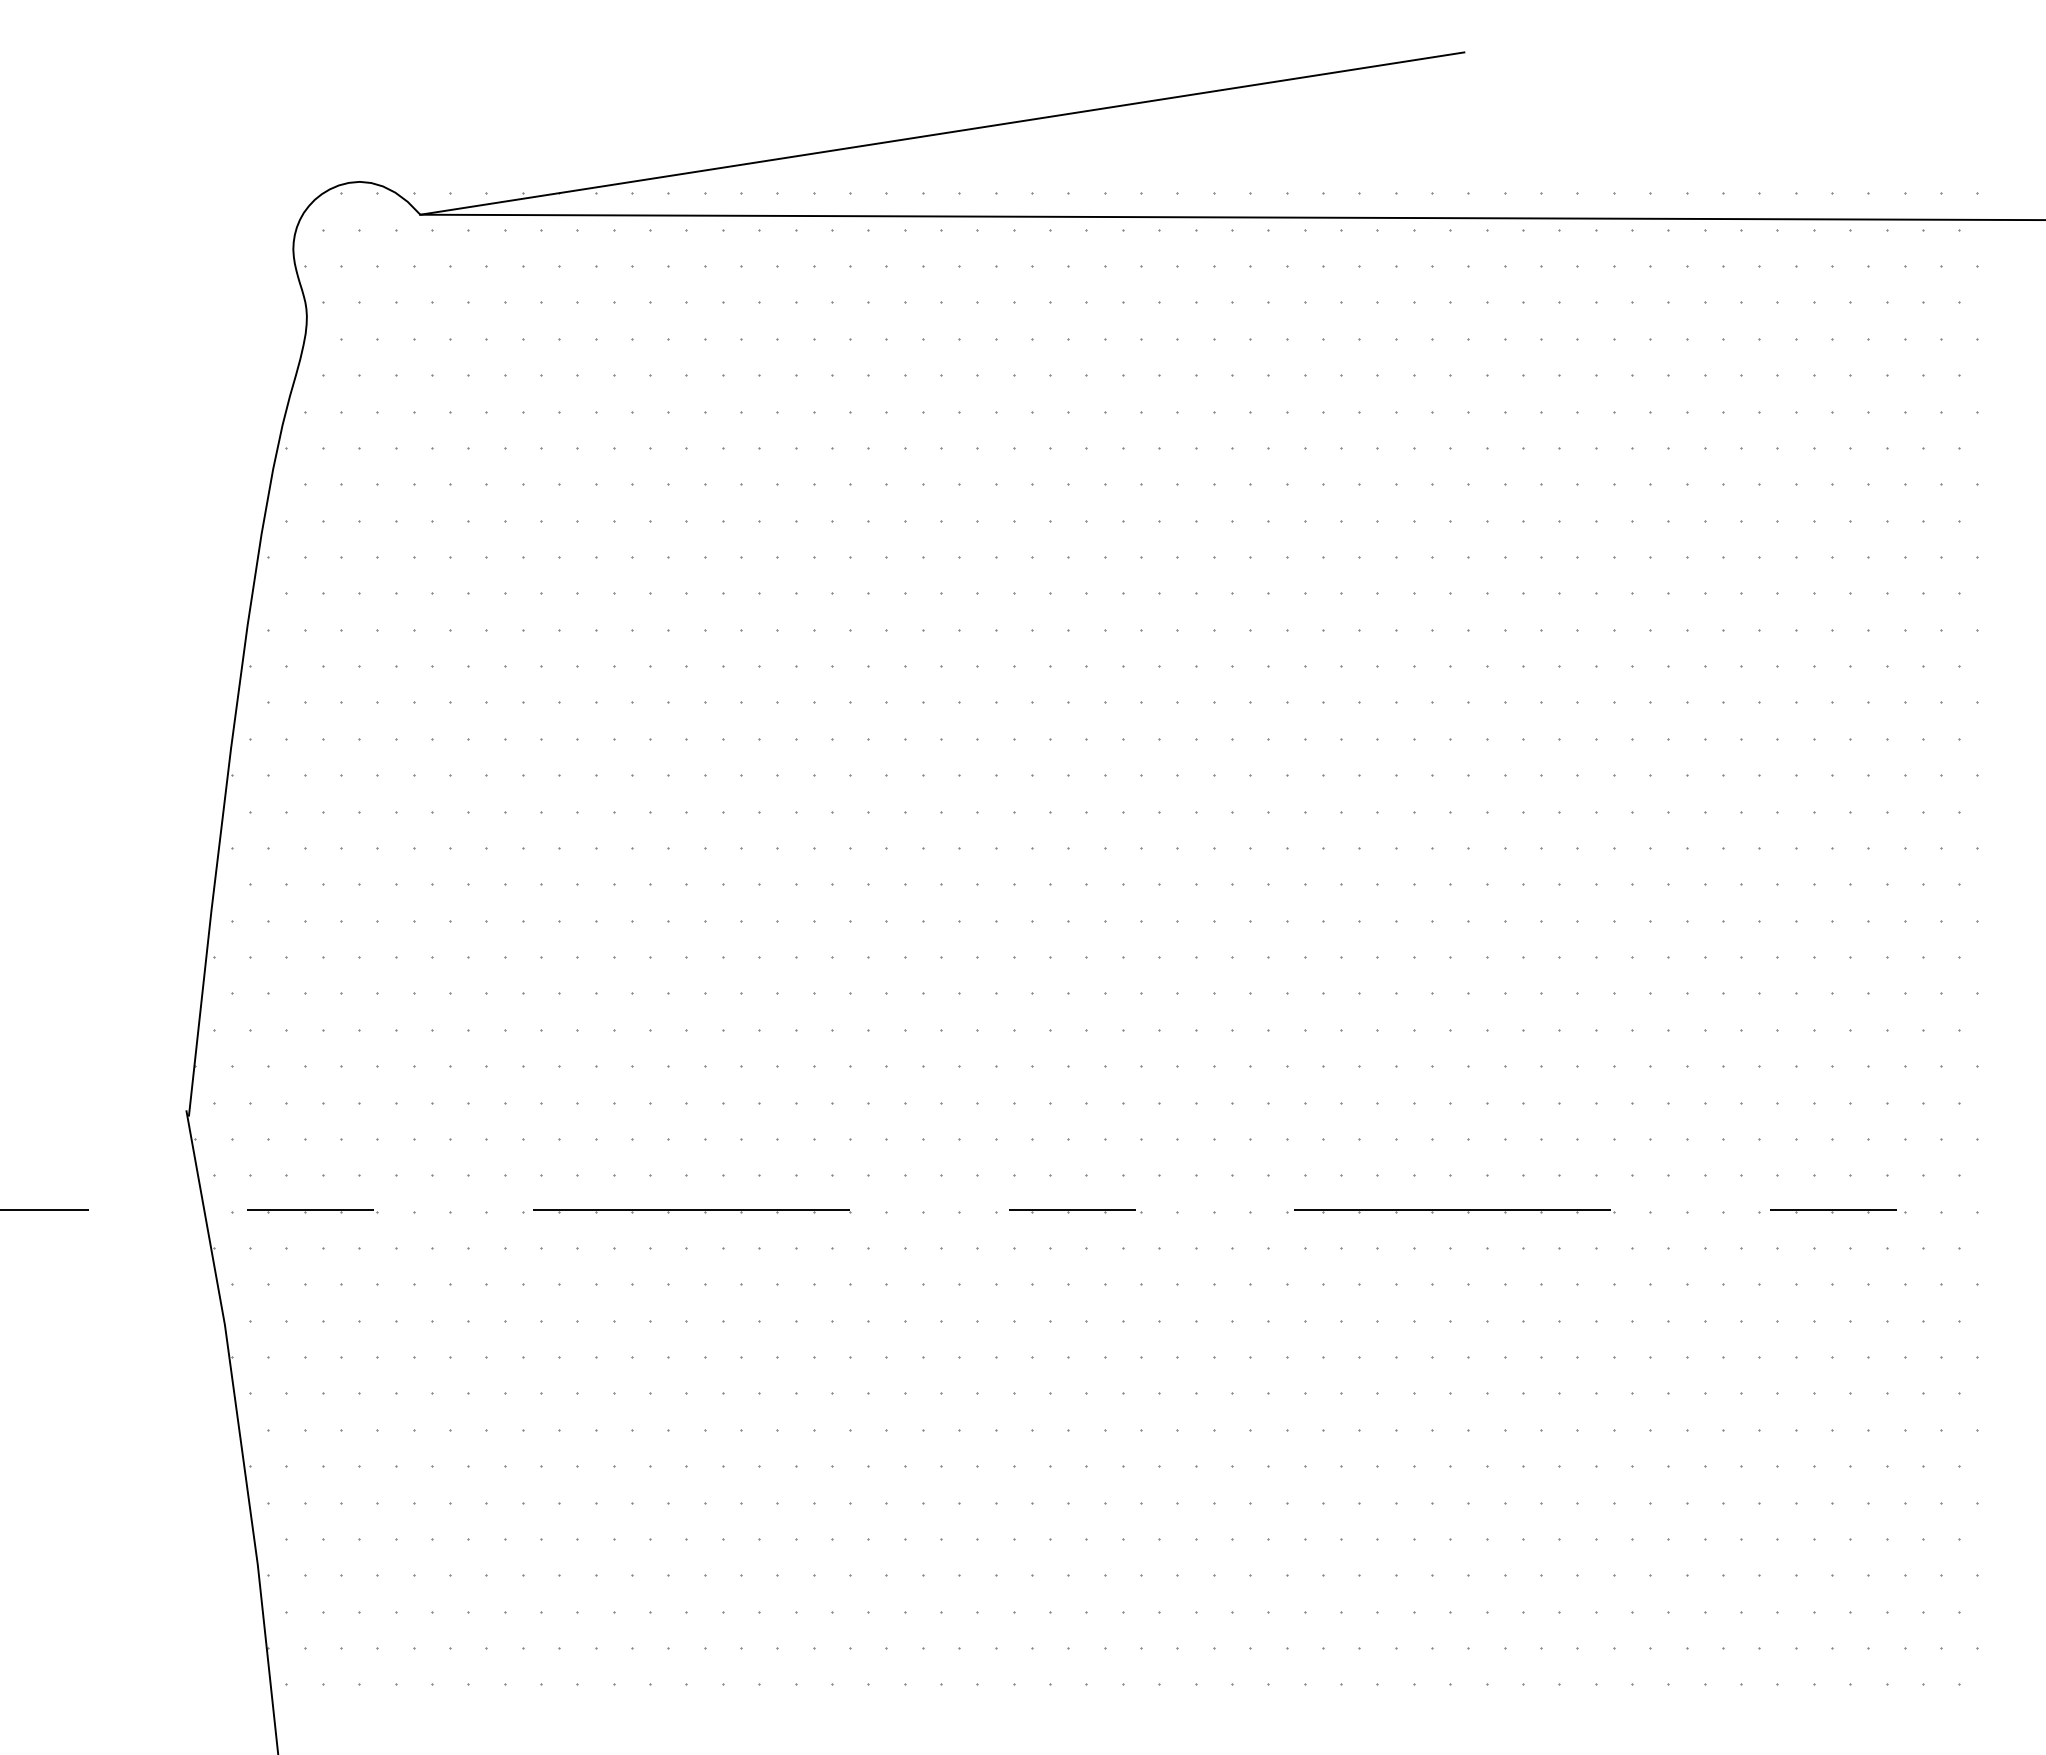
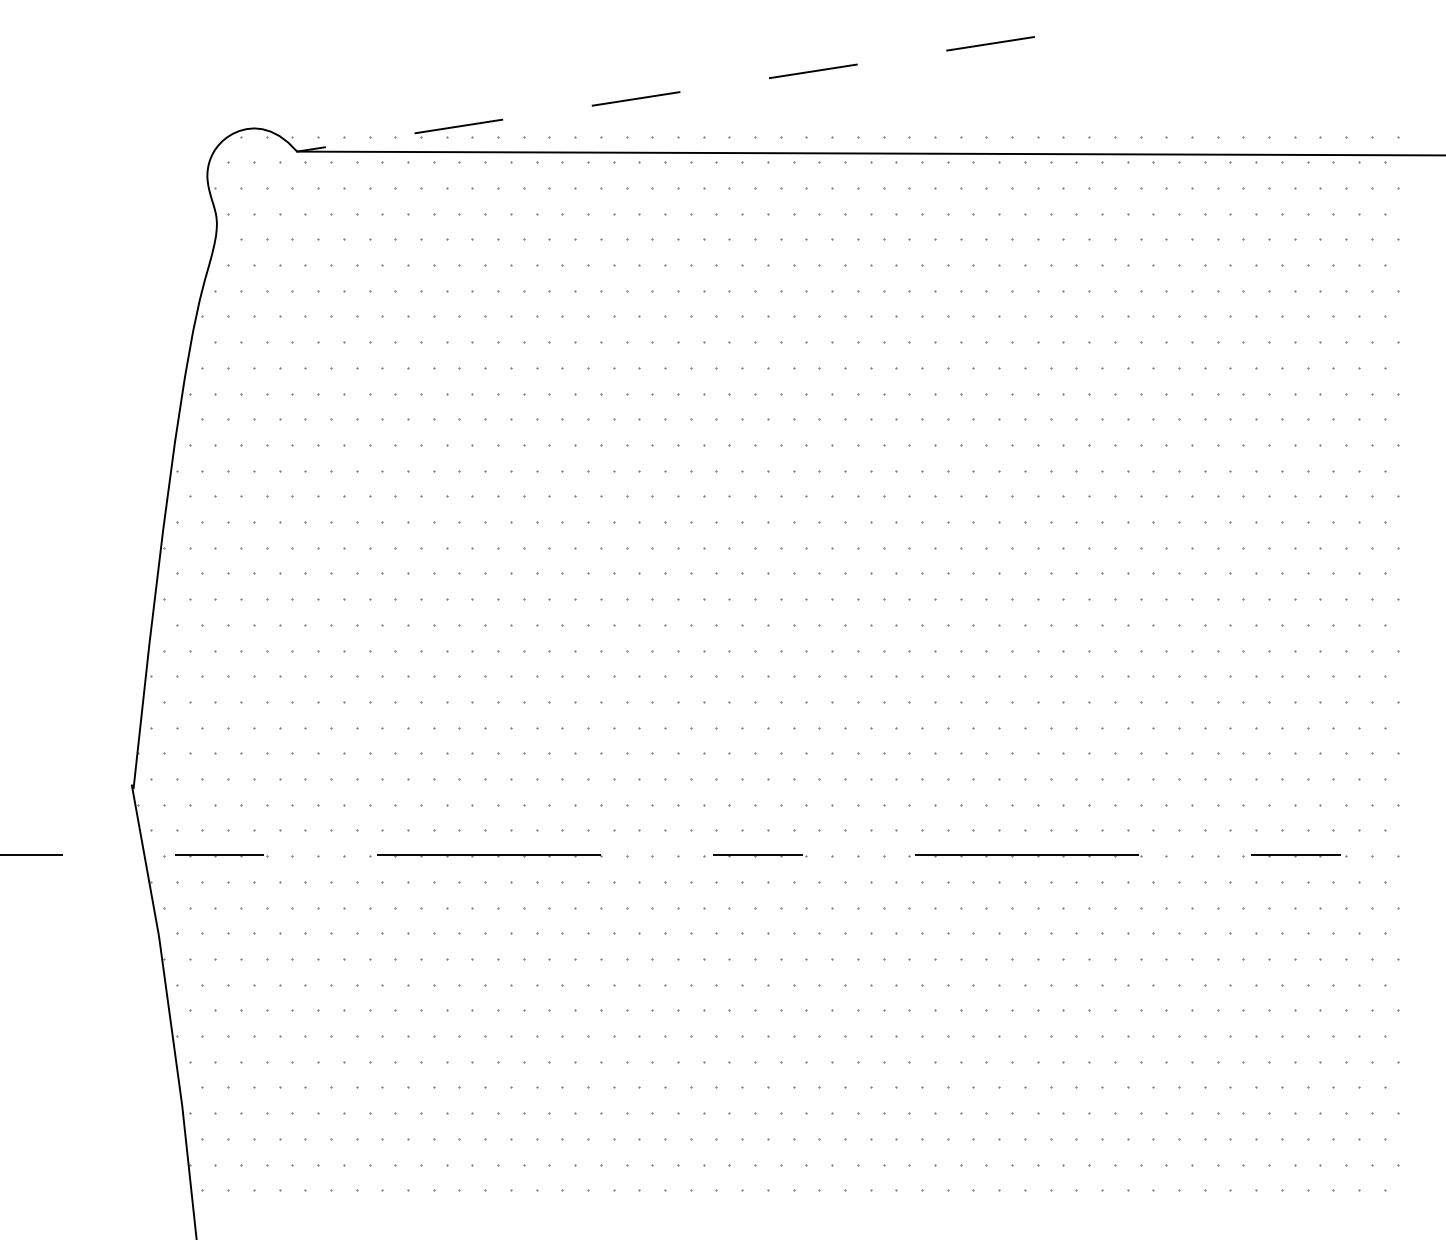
line: (941, 133) -> (665, 94), solid -> dashed

